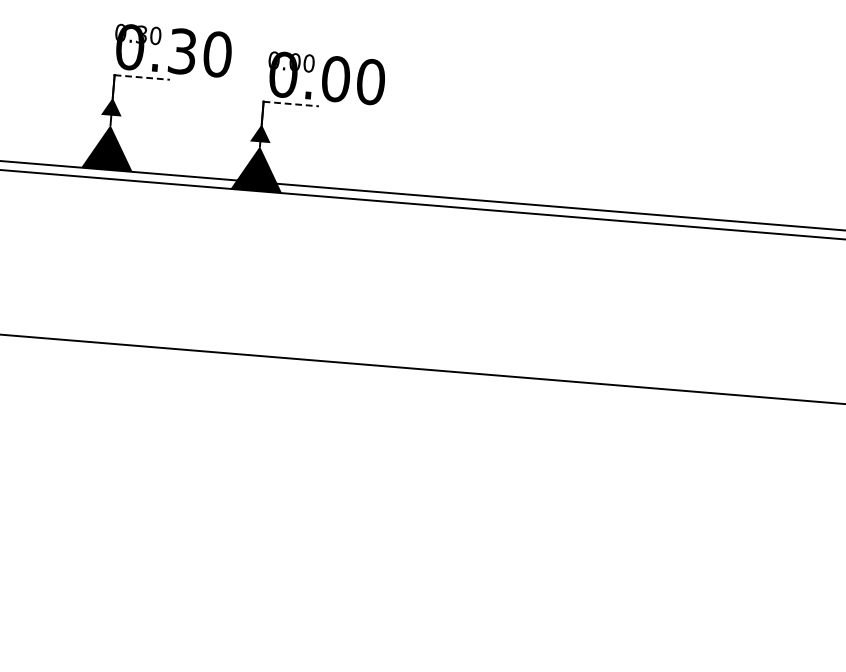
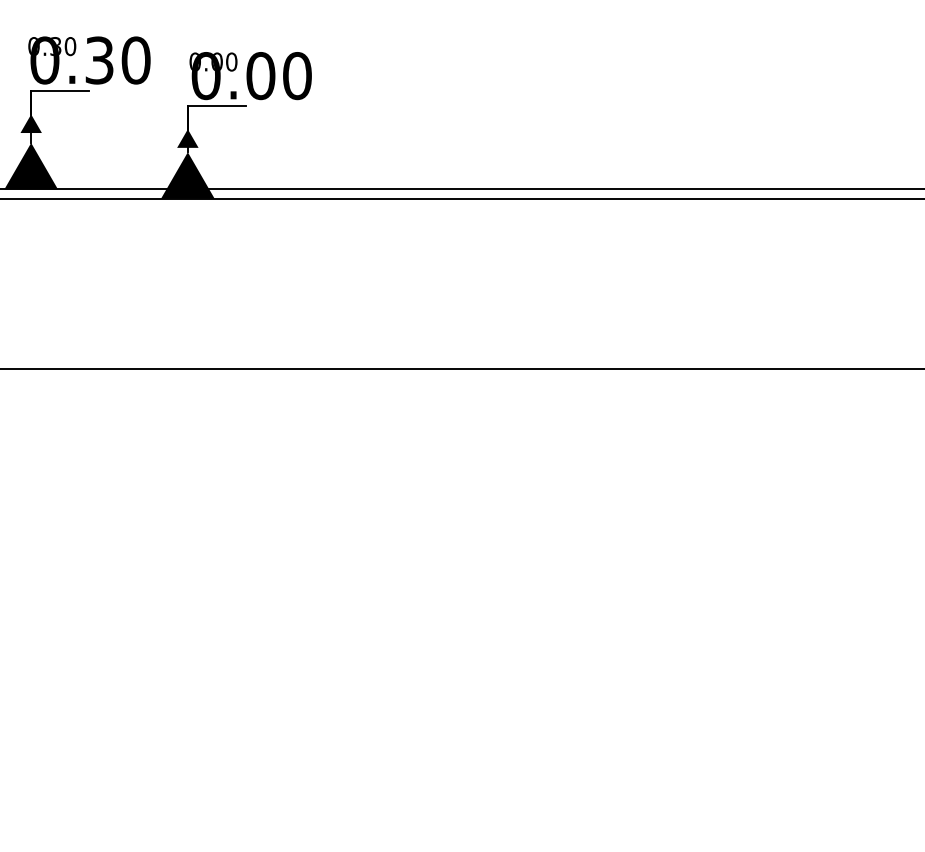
line: (142, 77) -> (60, 90), dashed -> solid
line: (291, 103) -> (216, 105), dashed -> solid

